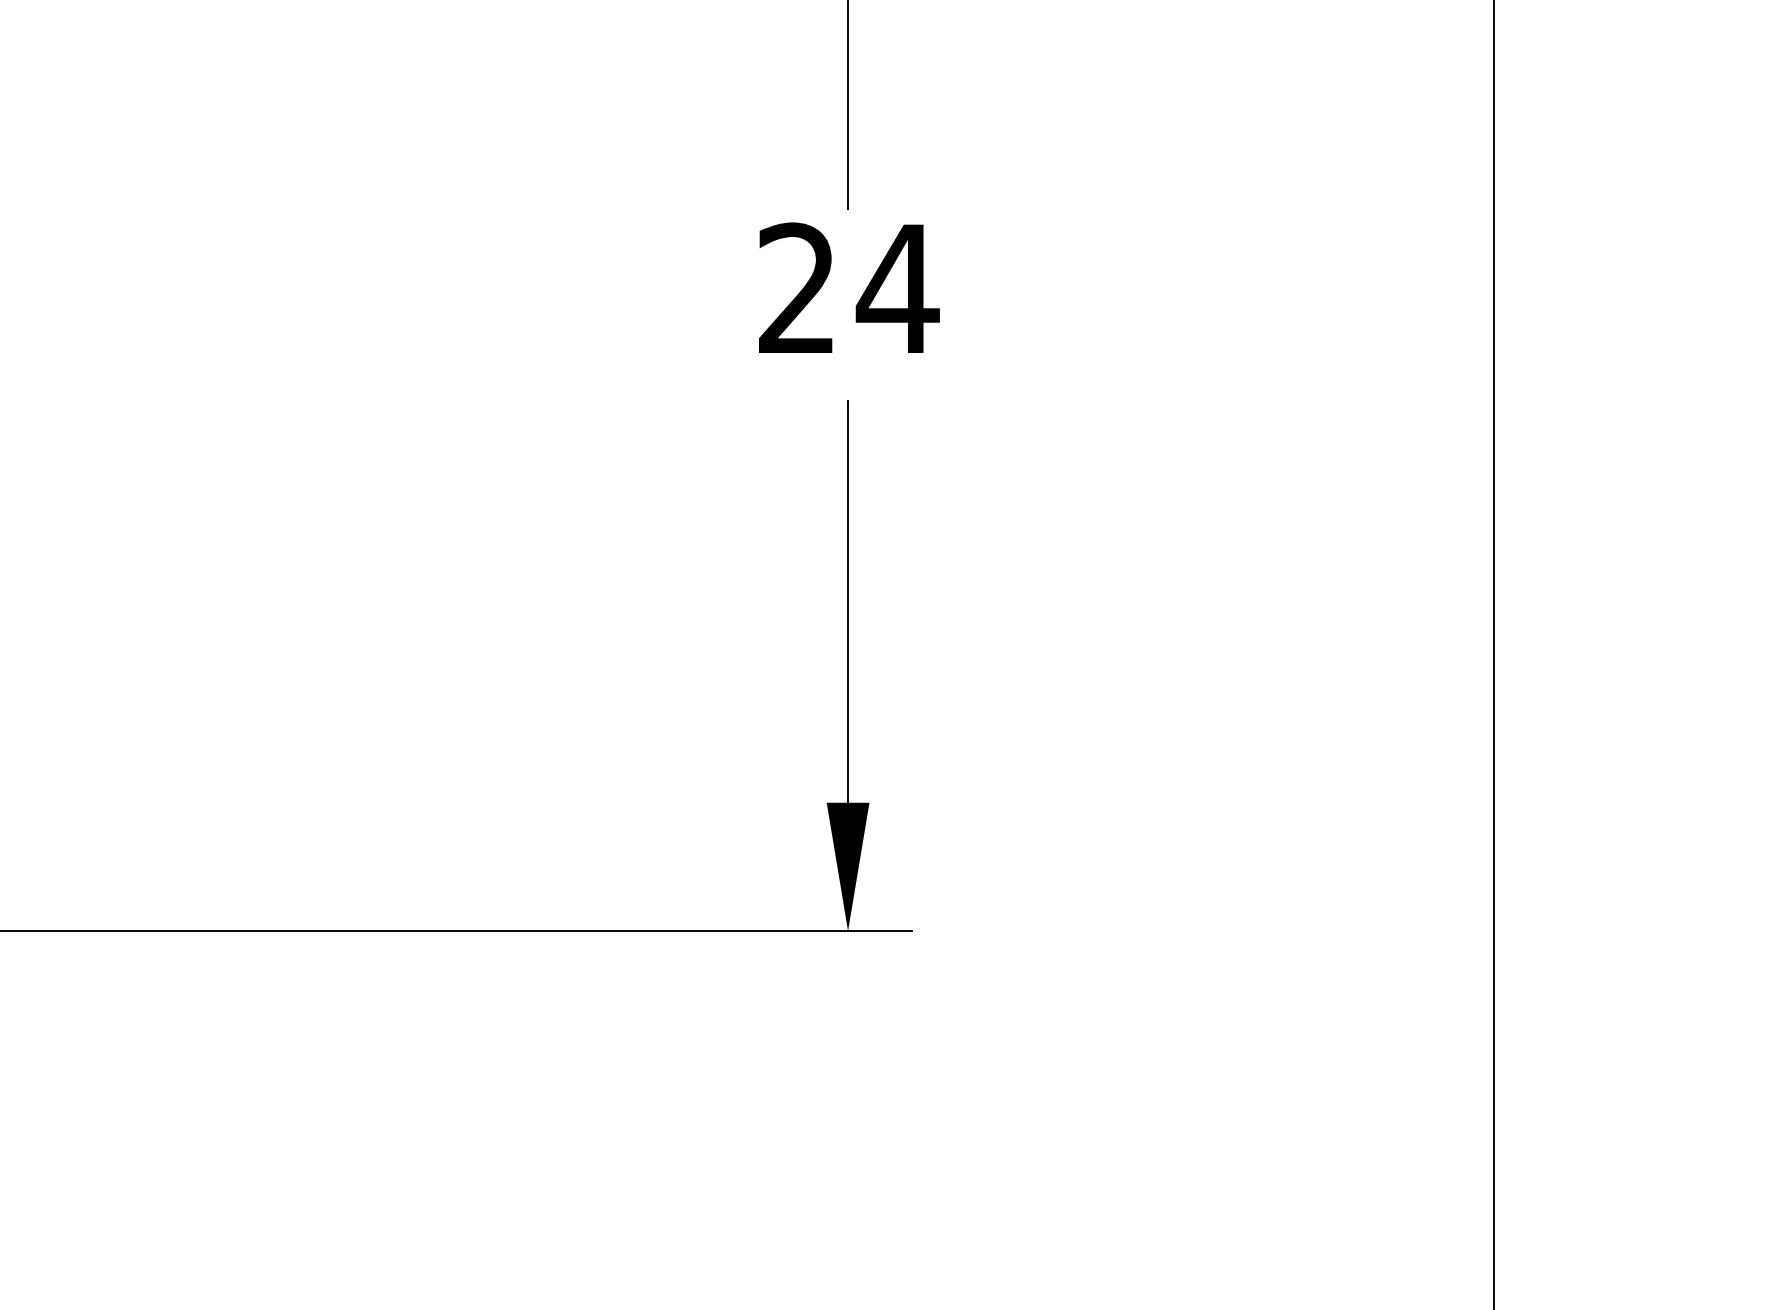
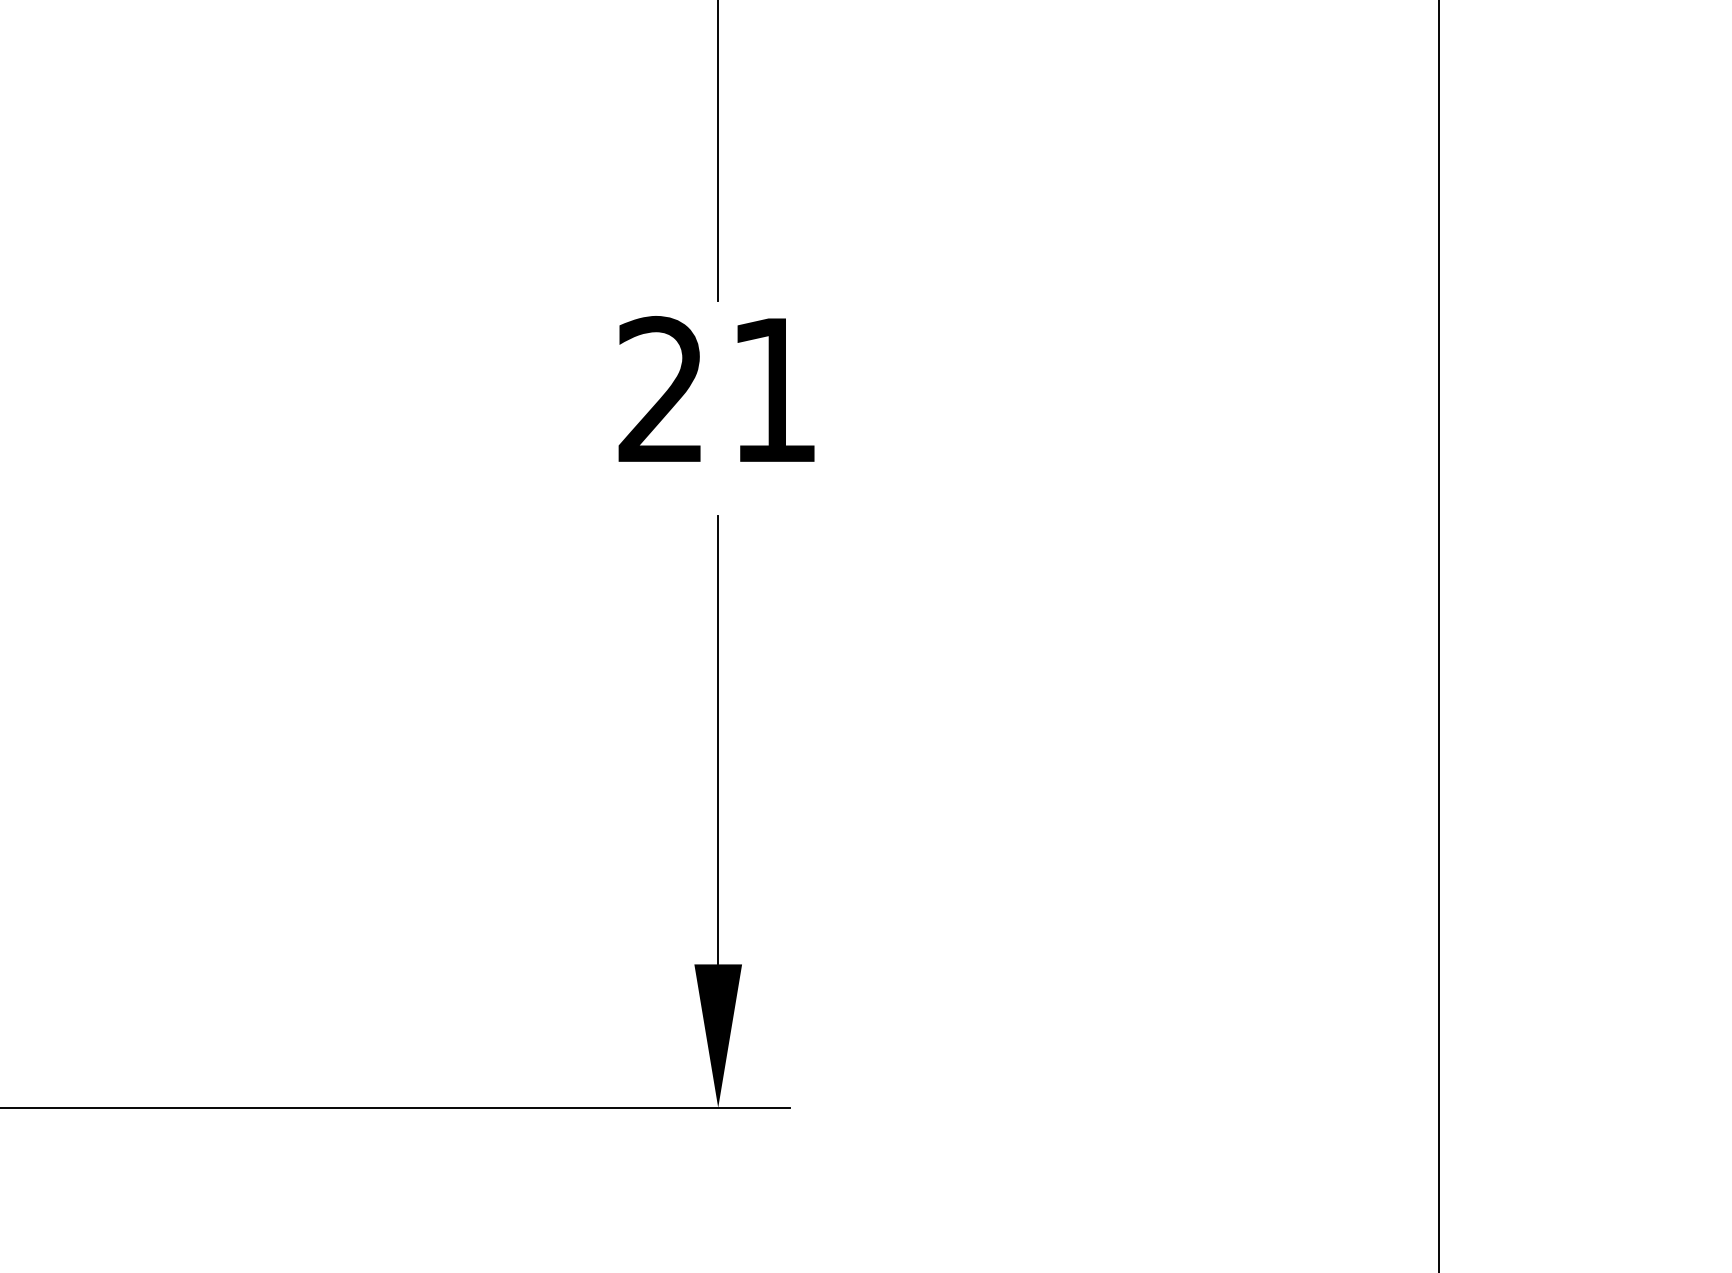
text: (897, 288) -> (773, 389), 24 -> 21

